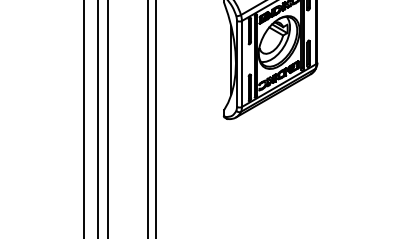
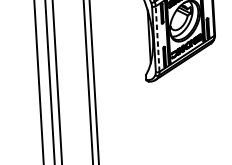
line: (241, 63) -> (157, 38), solid -> dashed

